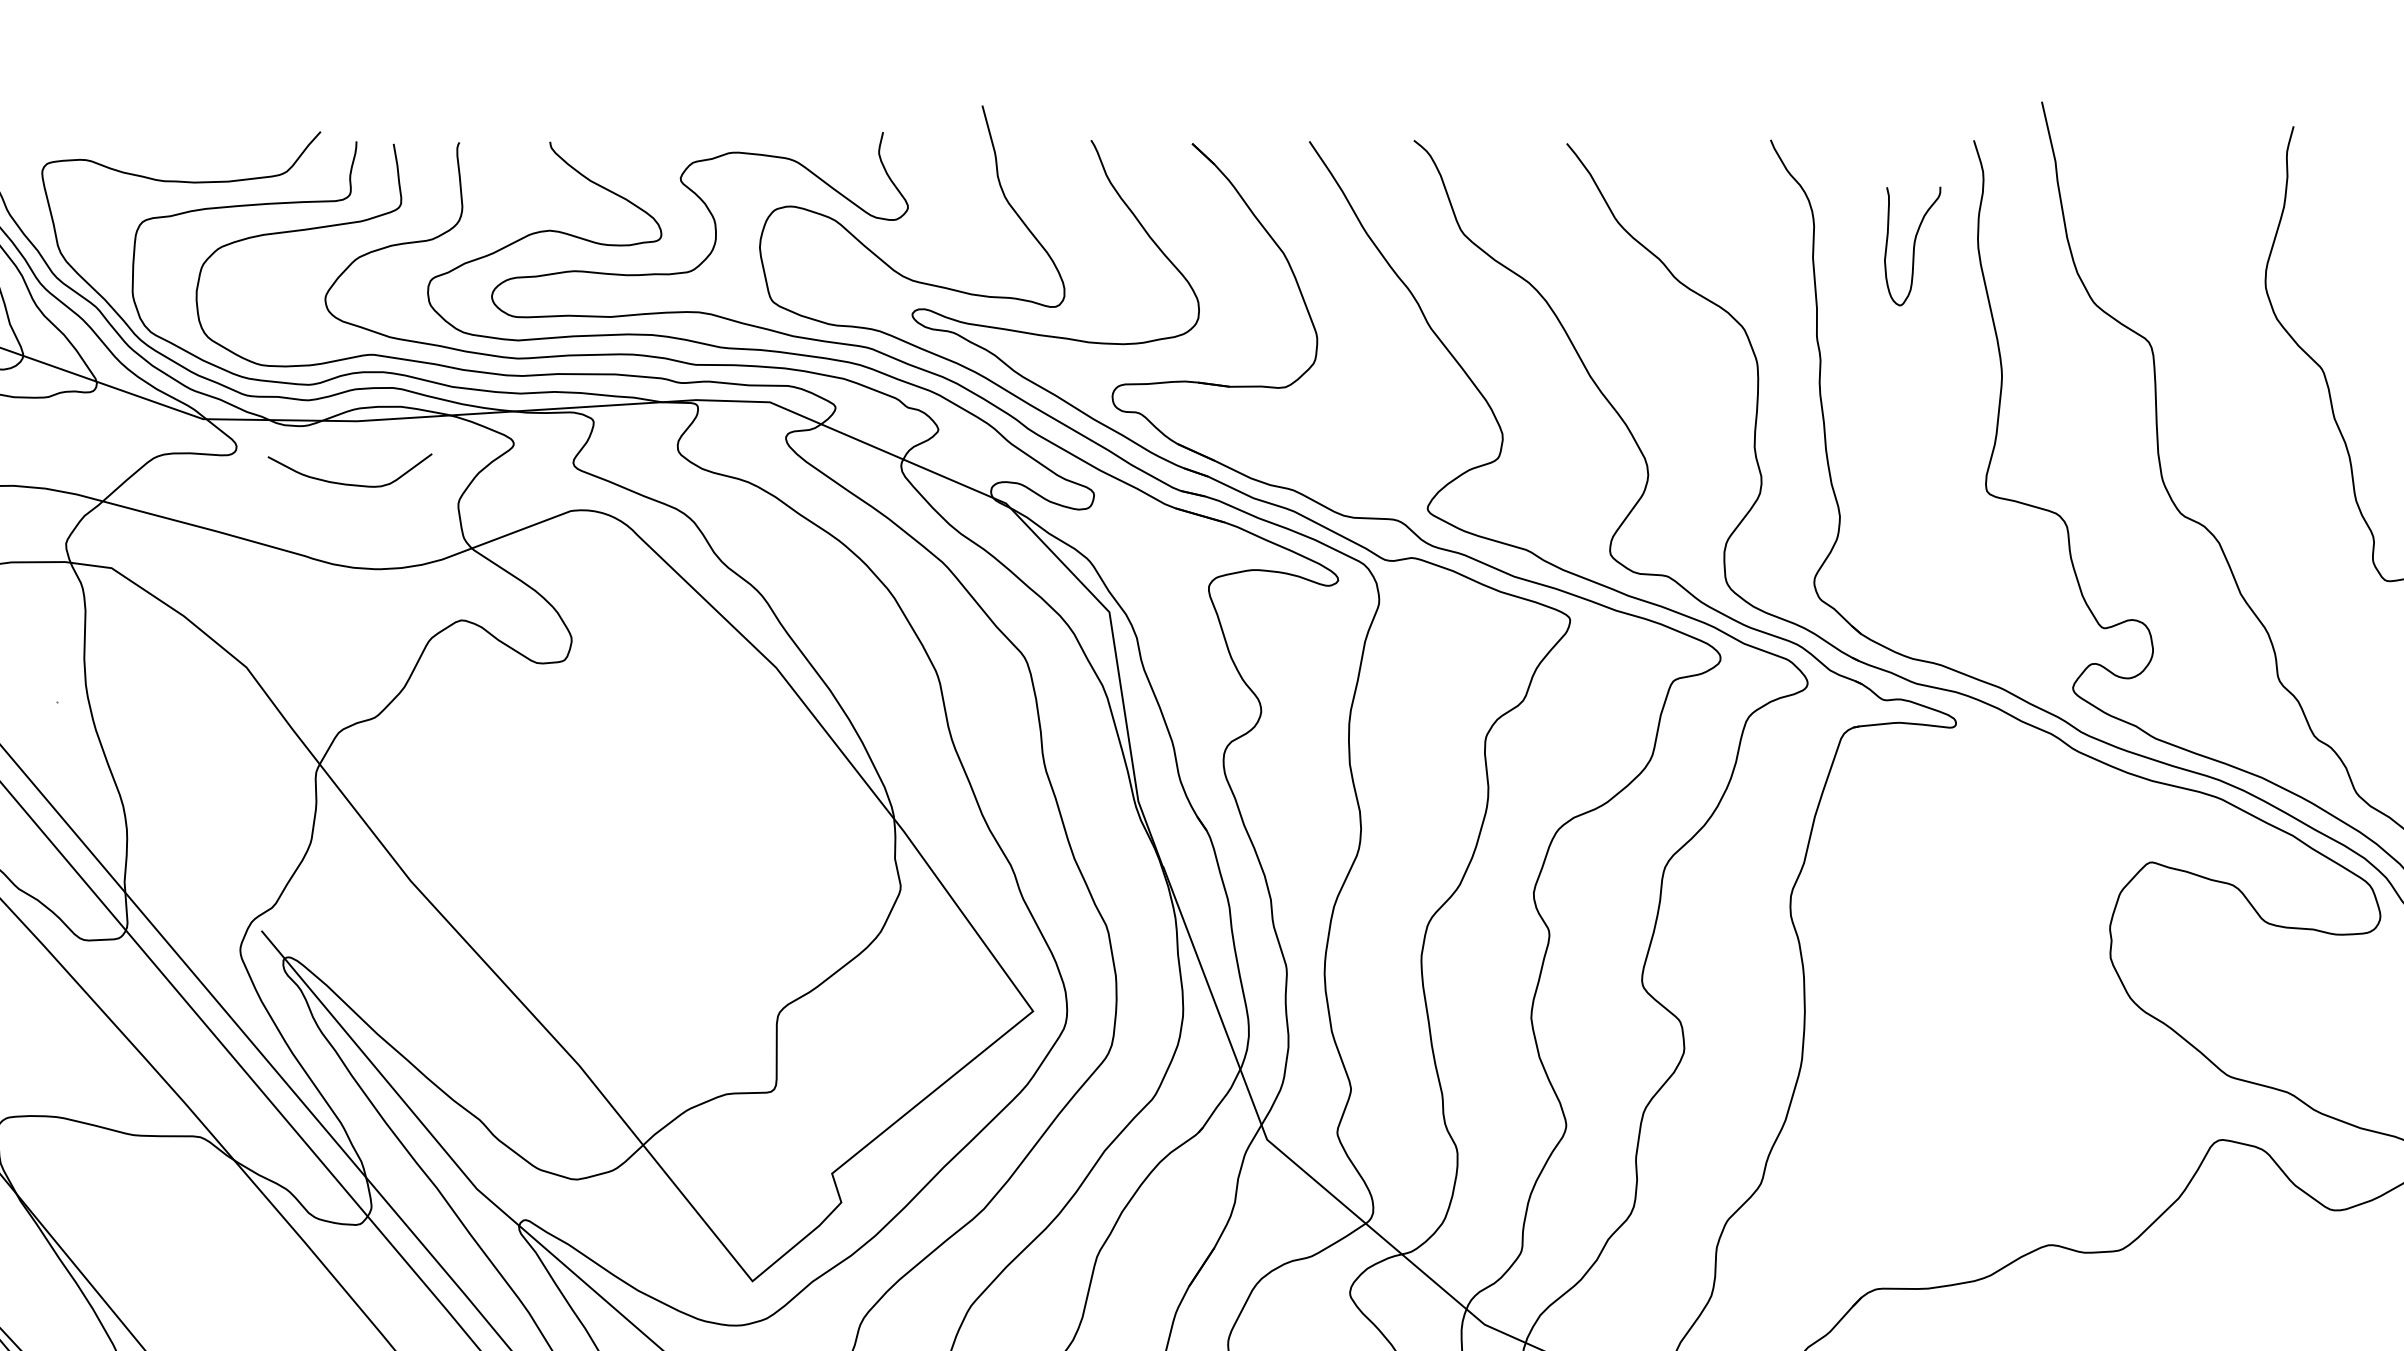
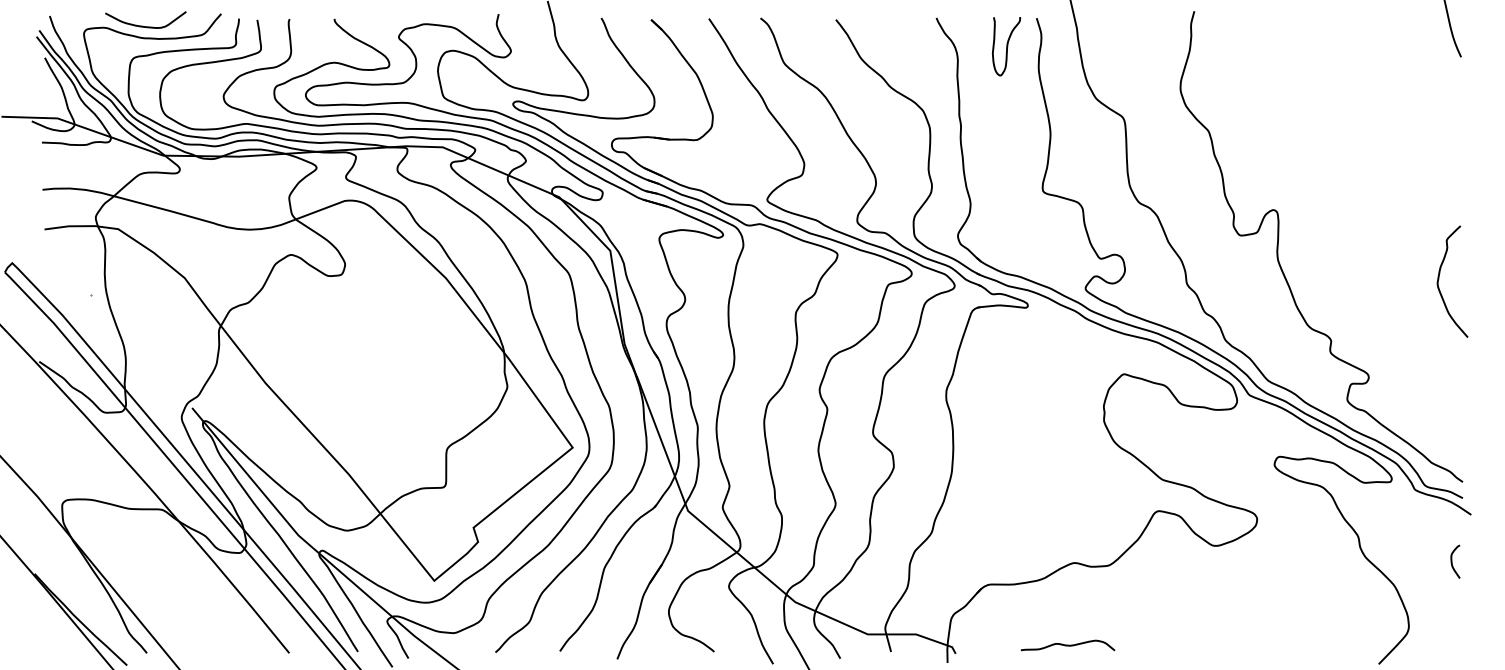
curve: (1912, 246) -> (1006, 46), moved
curve: (343, 481) -> (142, 25), moved

